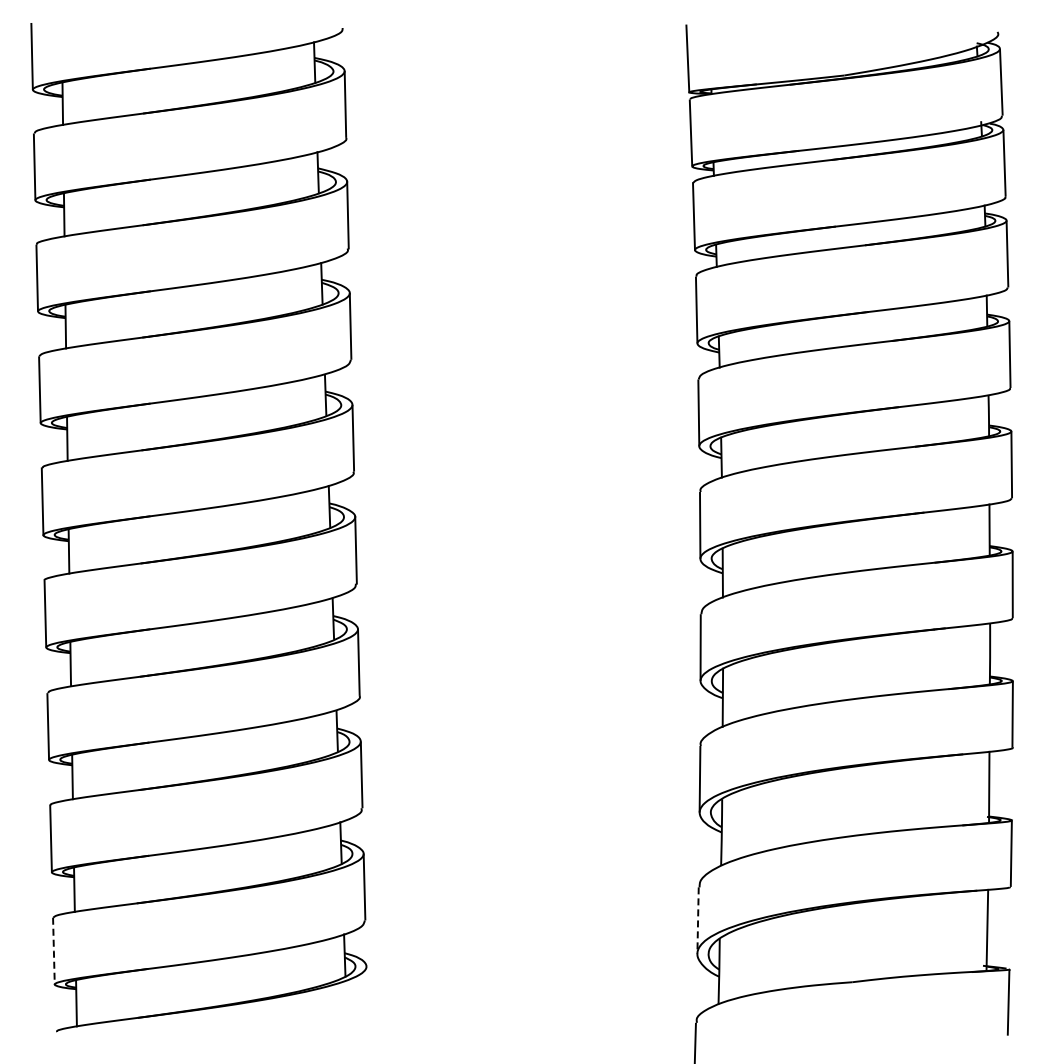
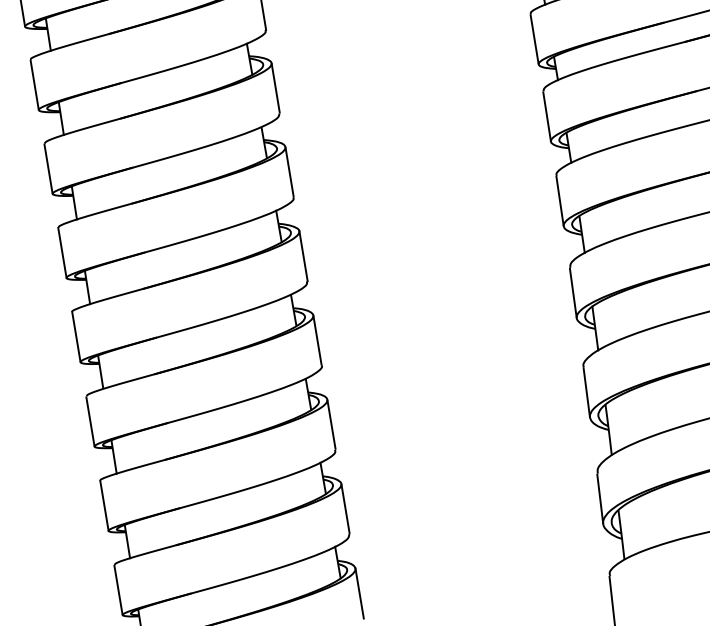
line: (698, 920) -> (600, 498), dashed -> solid
line: (53, 951) -> (118, 590), dashed -> solid
line: (367, 999) -> (359, 593), added

